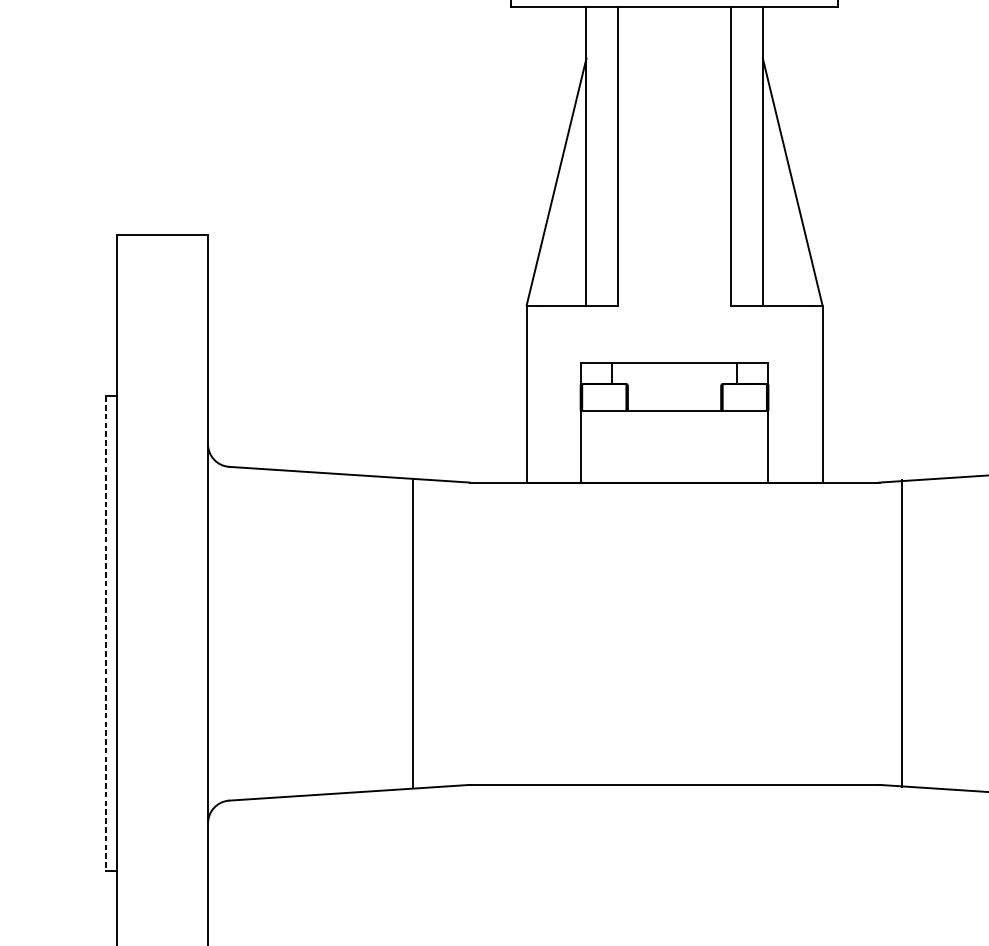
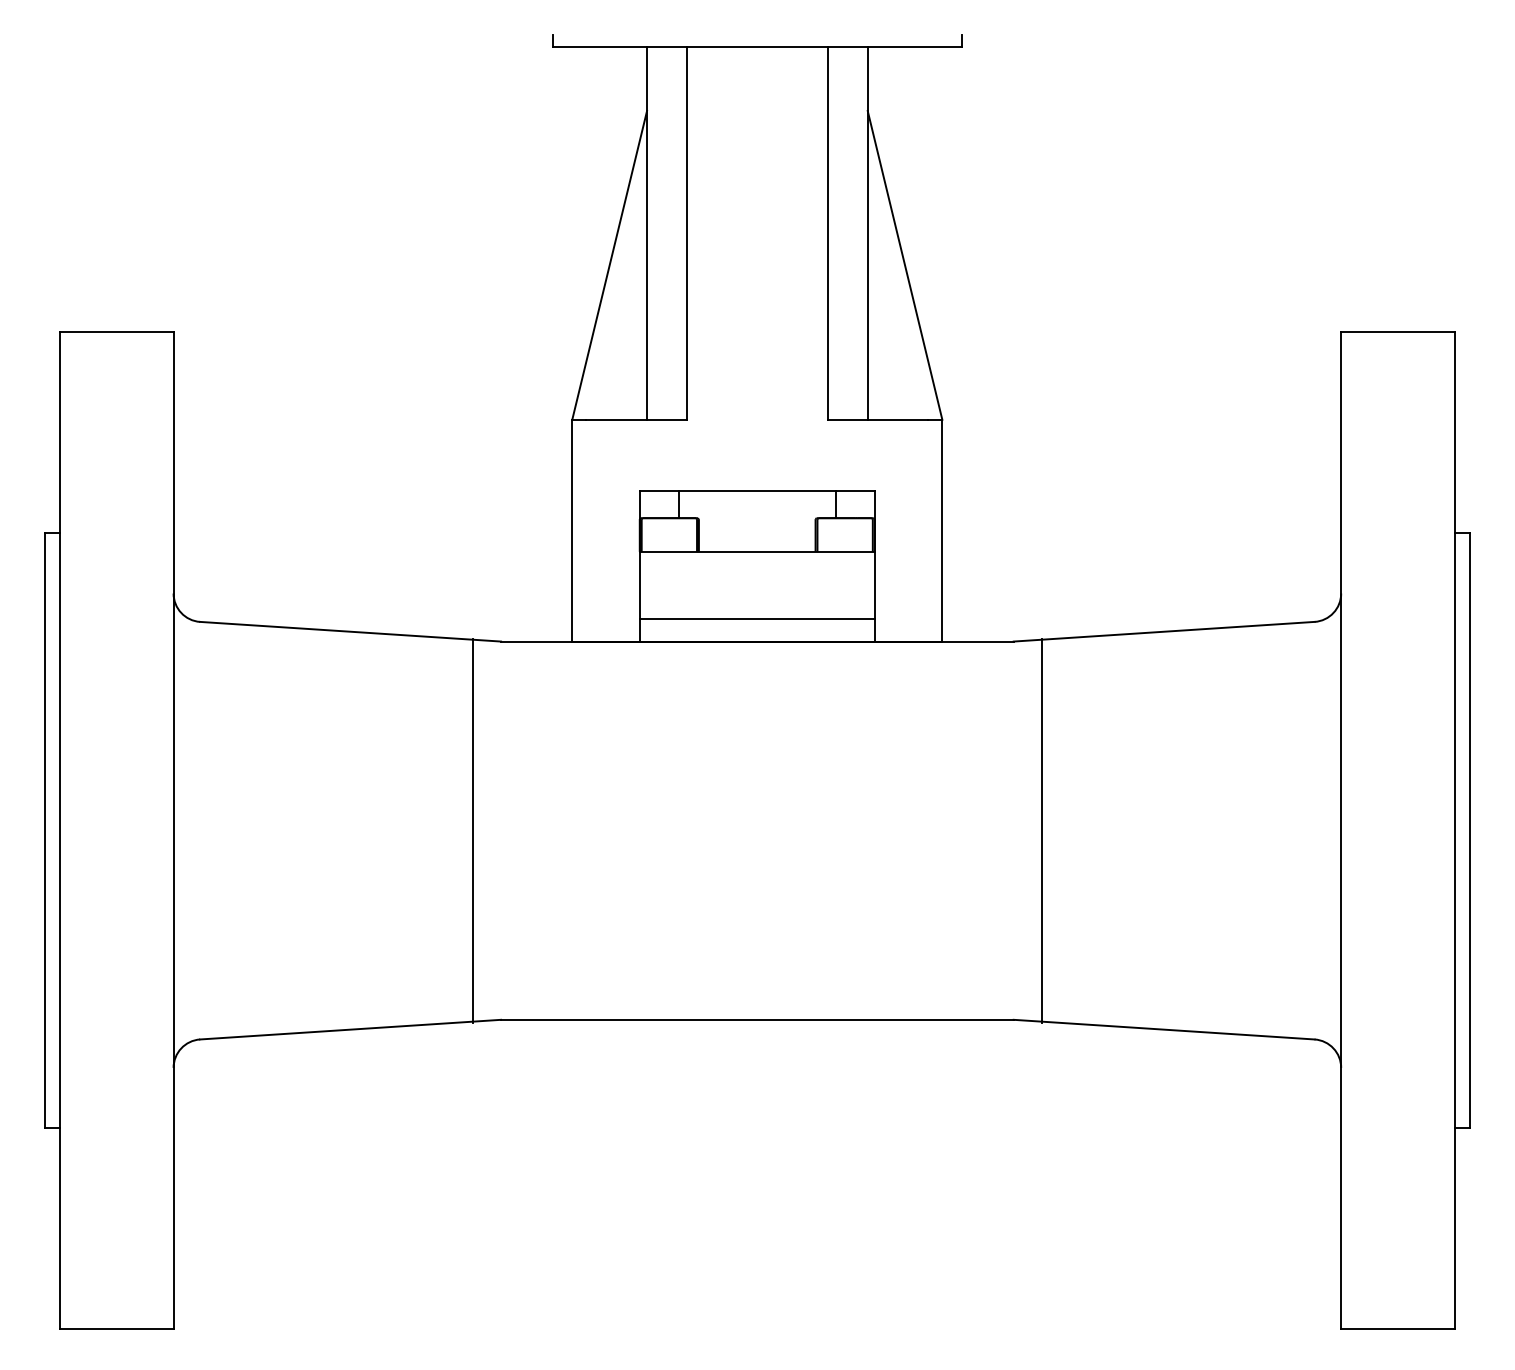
line: (673, 464) -> (756, 619), added
line: (413, 633) -> (472, 830), moved
line: (105, 634) -> (45, 831), dashed -> solid

